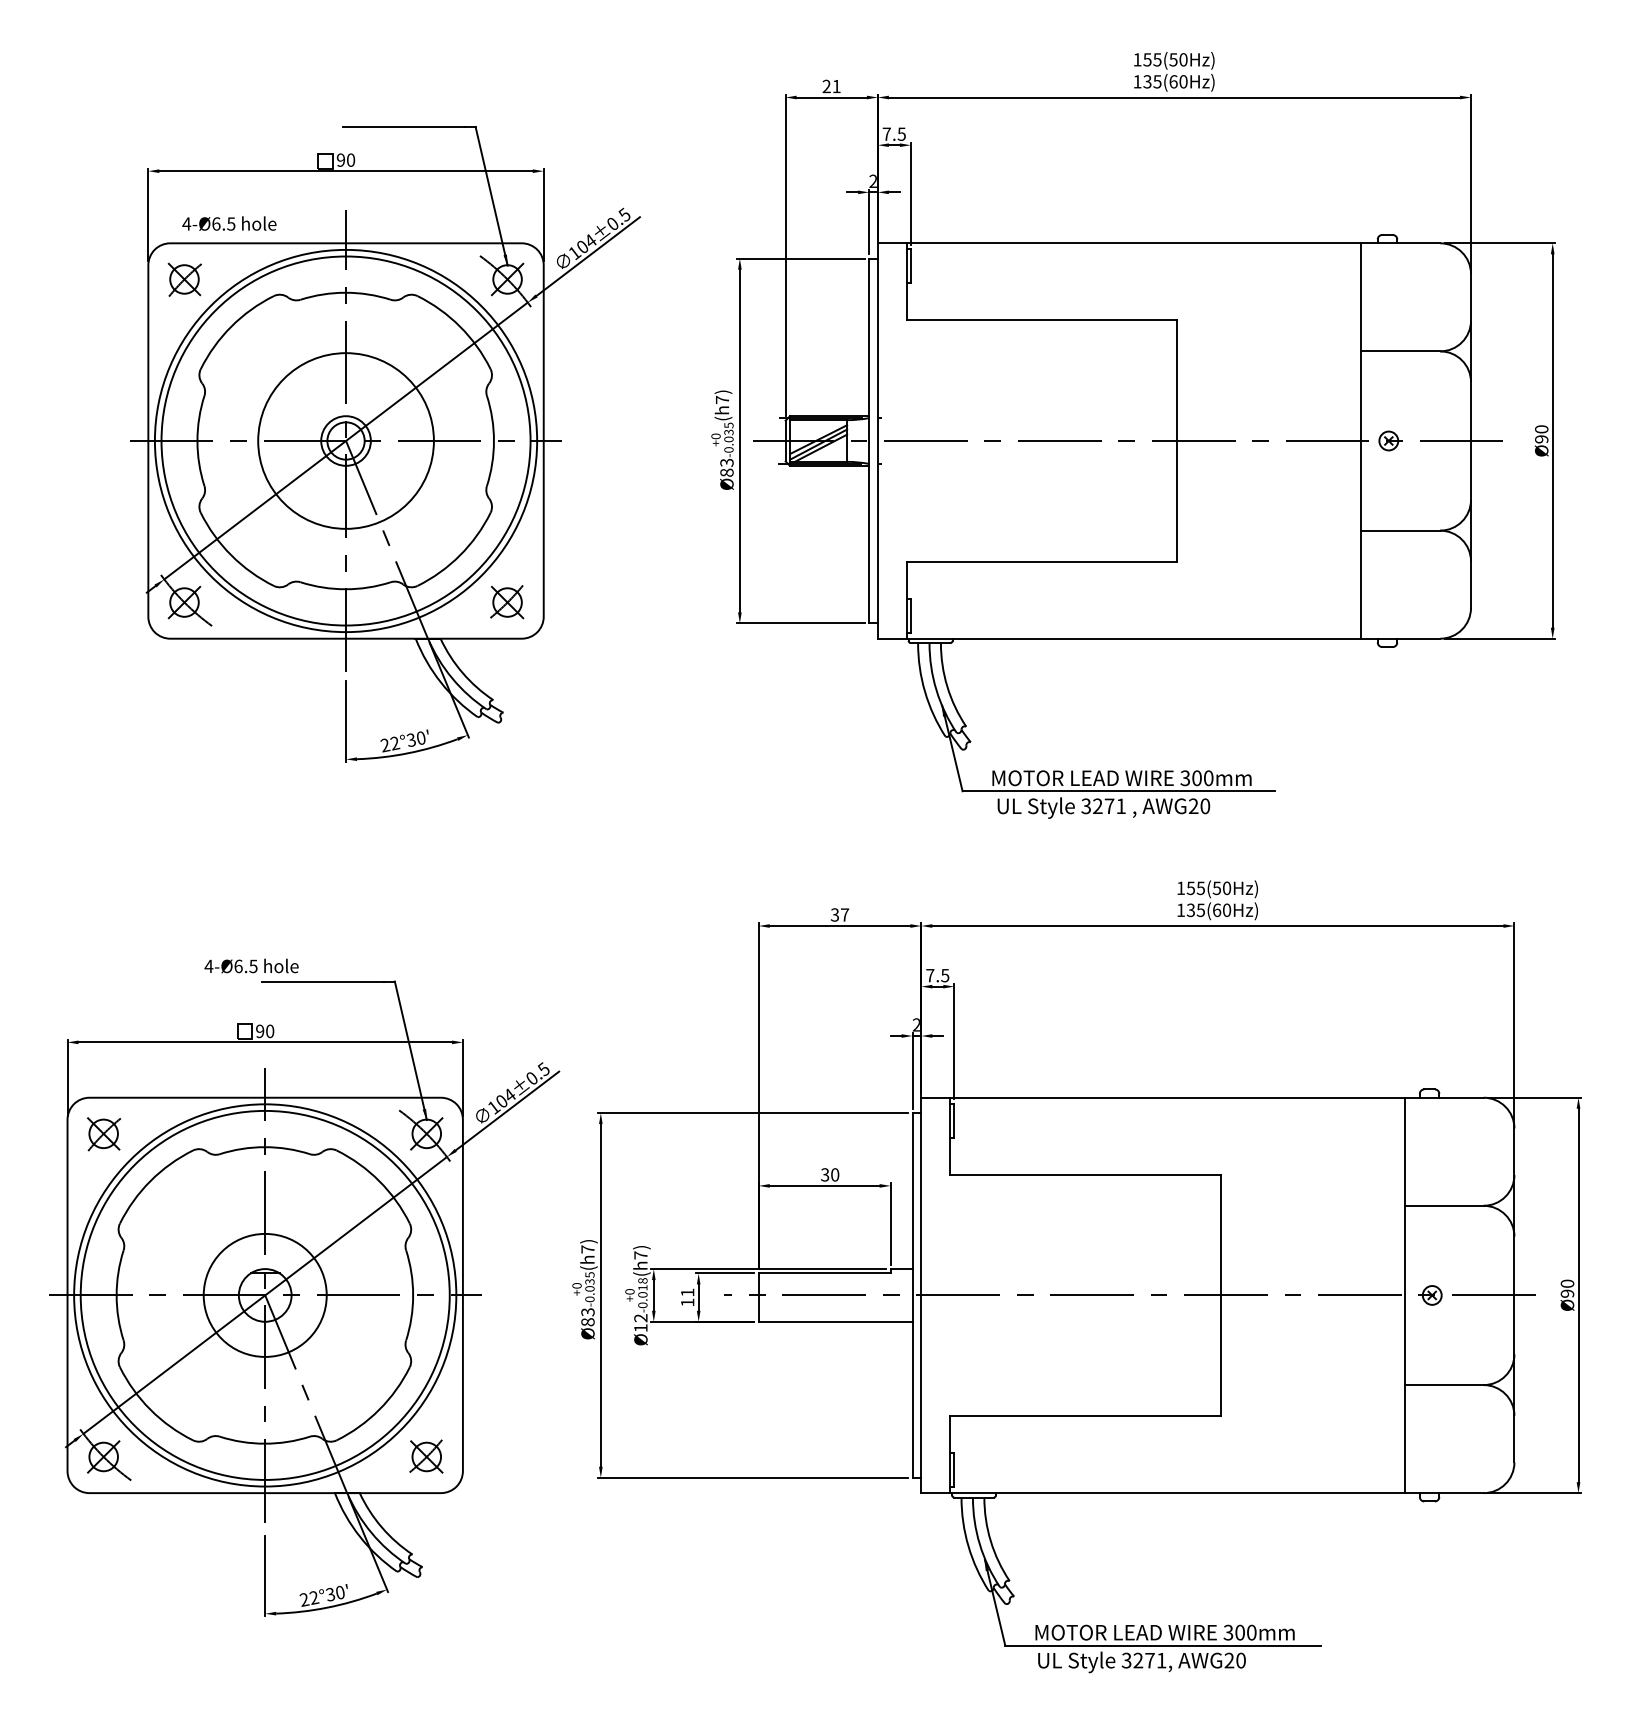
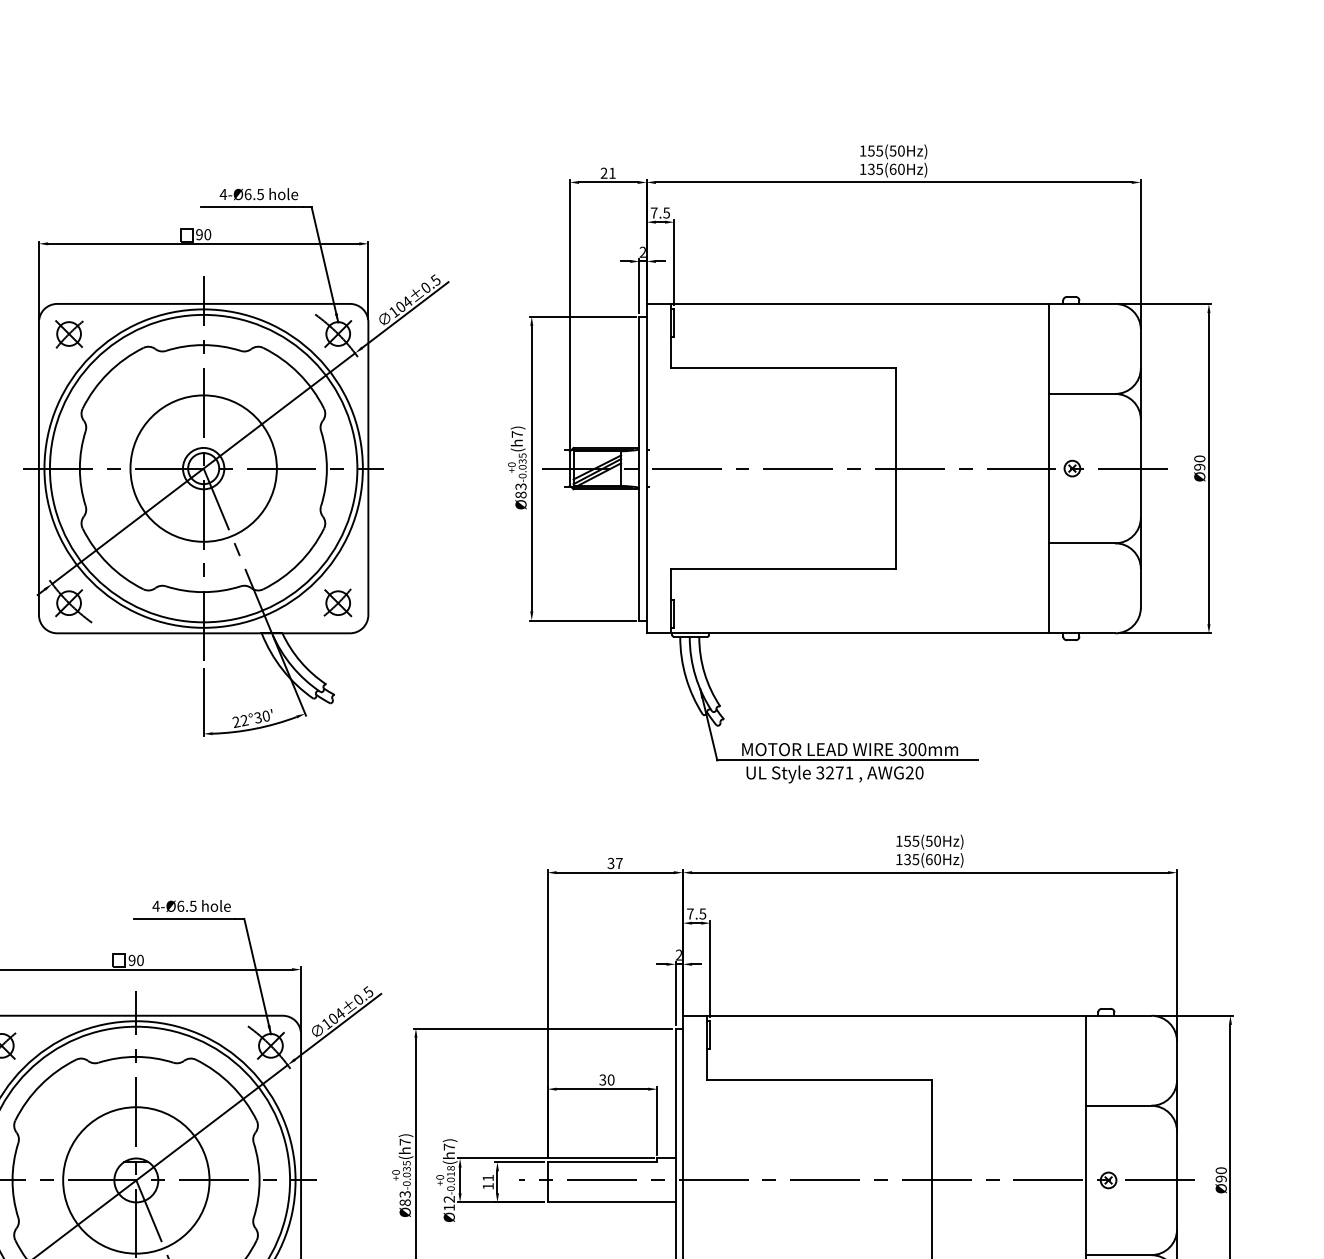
text: (229, 223) -> (259, 194), moved
text: (251, 965) -> (191, 905), moved
circle: (265, 1295) -> (136, 1180), size x1.43

